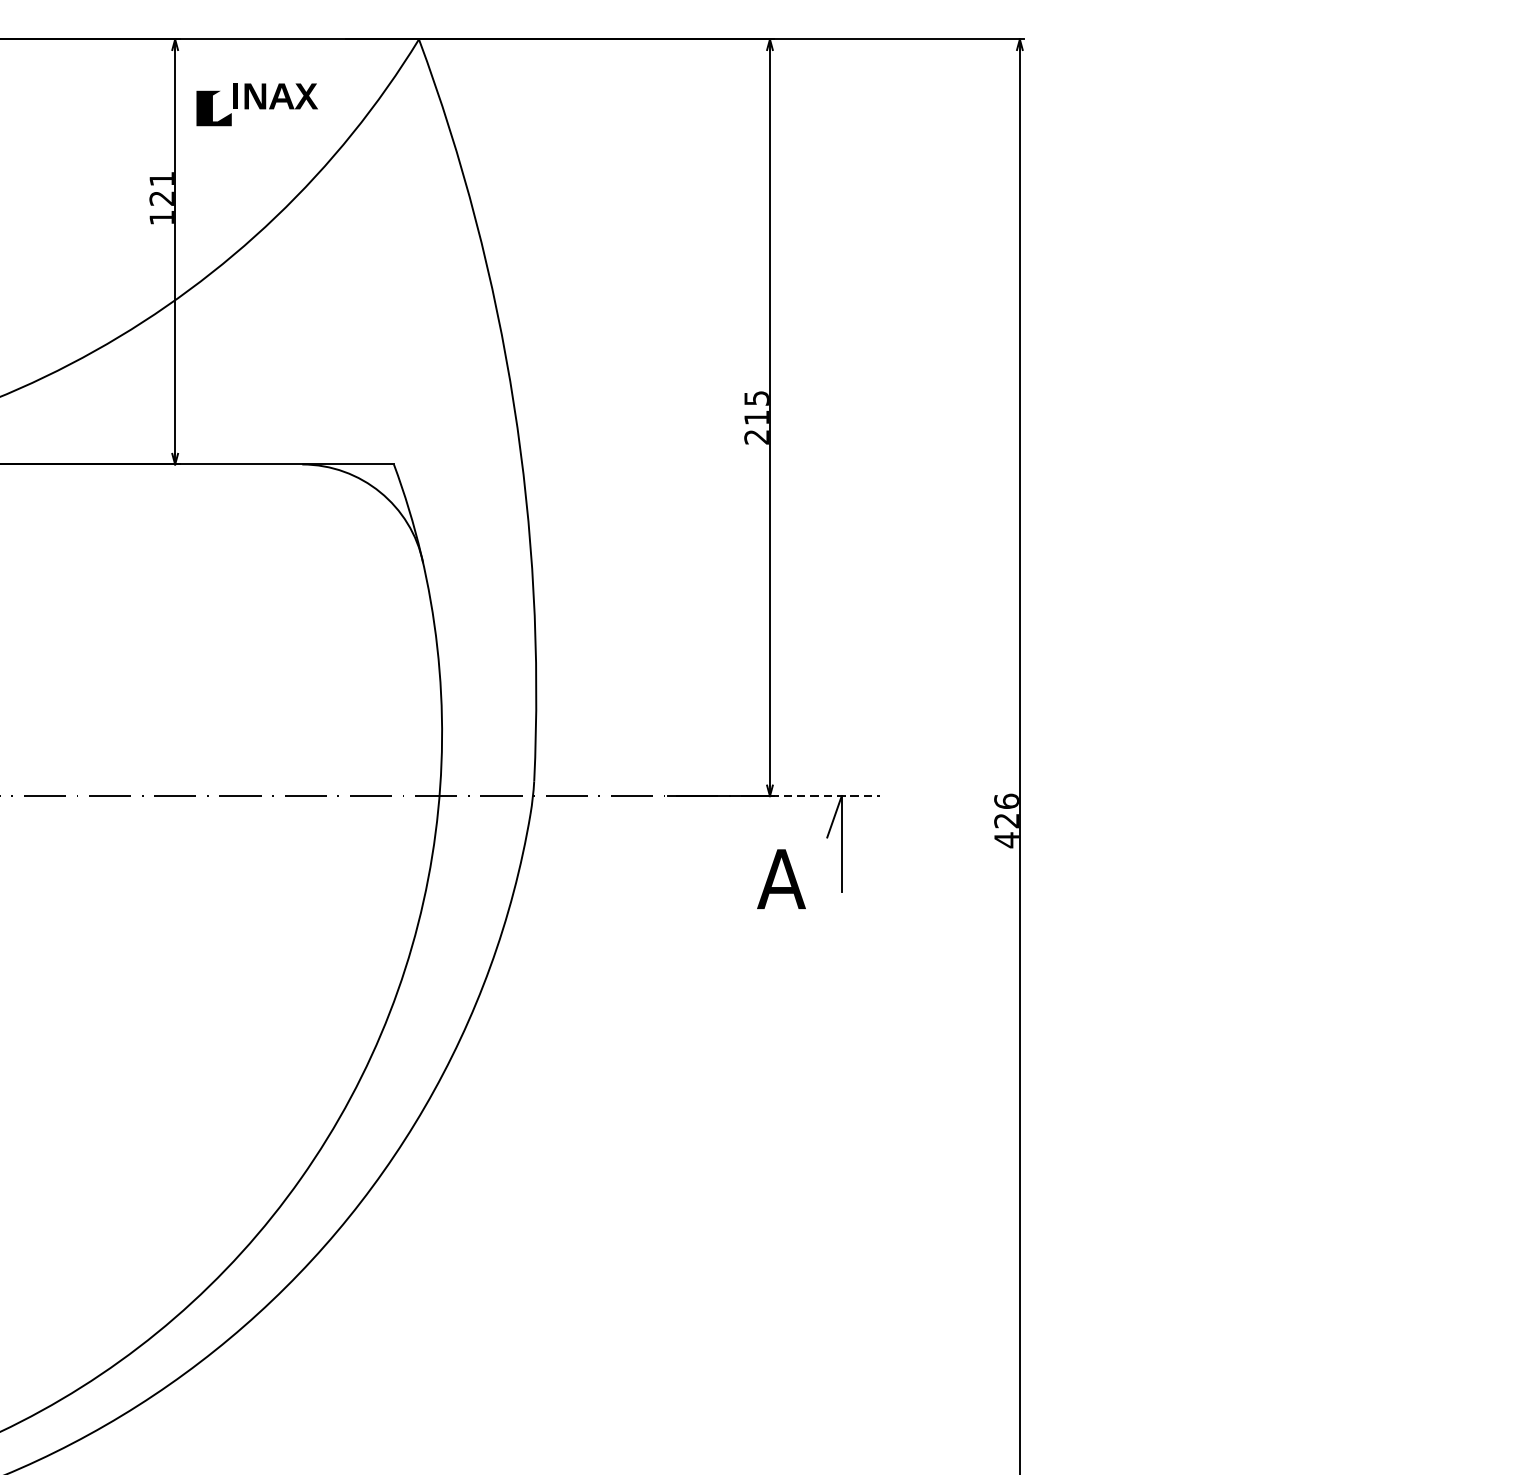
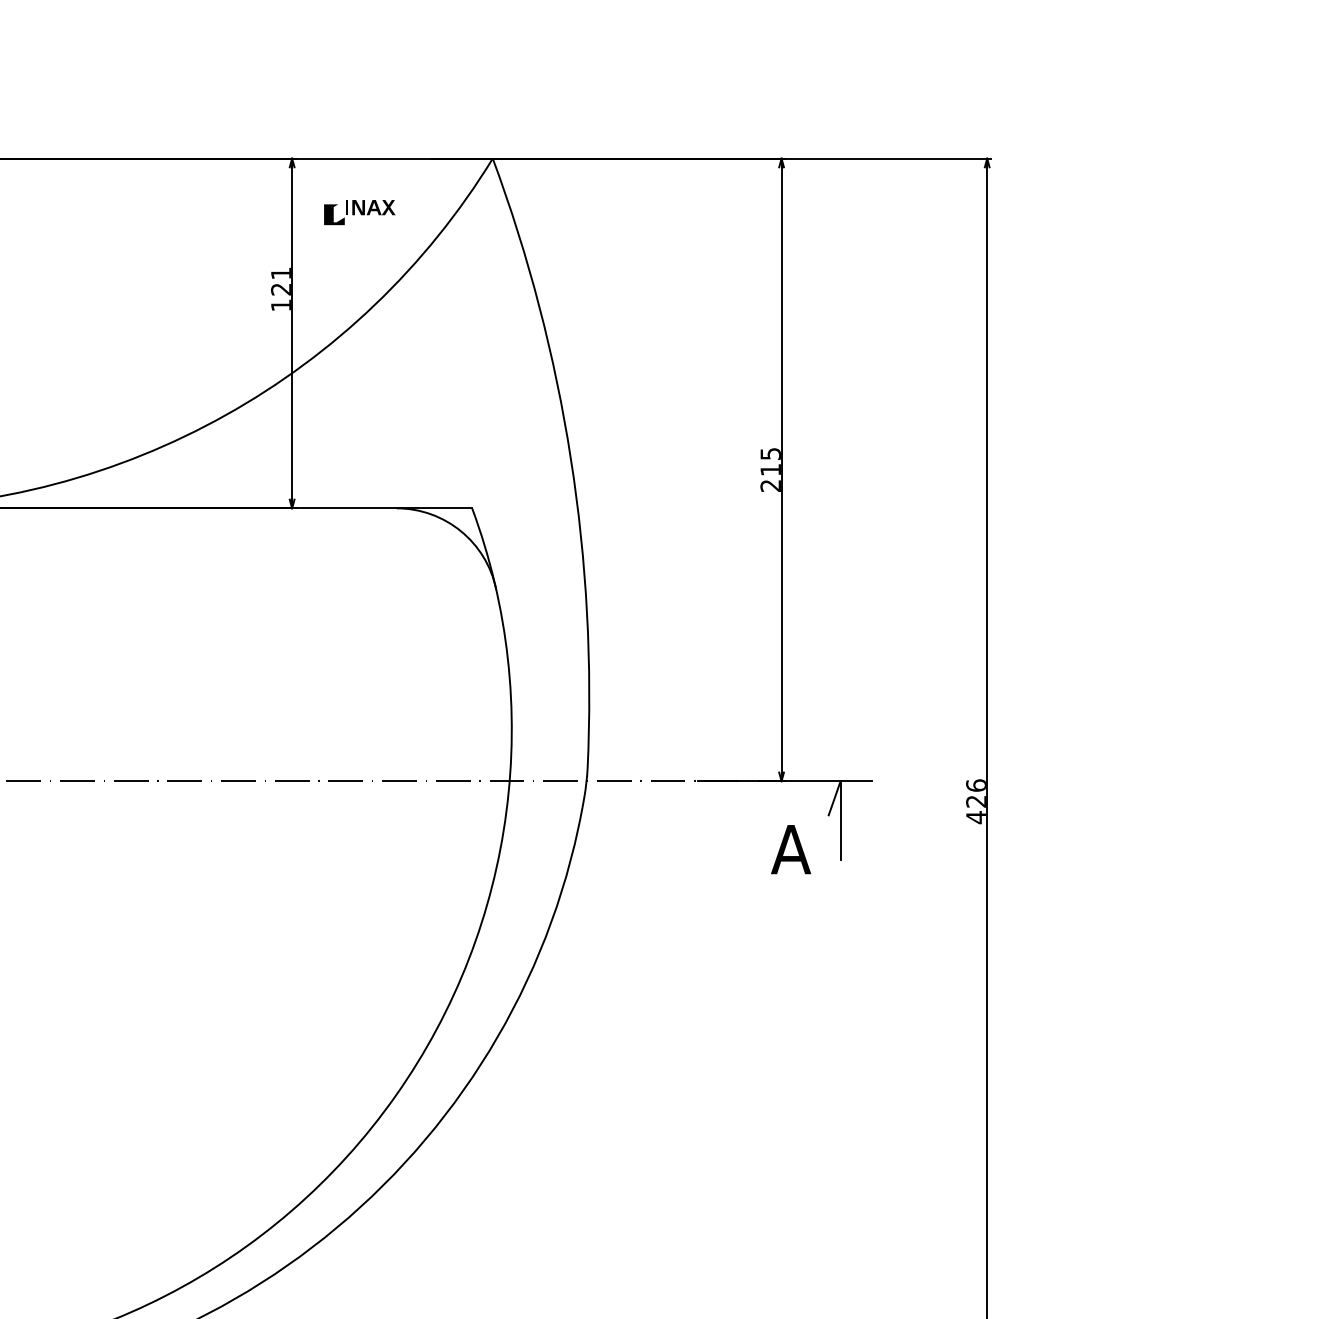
part: (257, 104) -> (359, 212), size x0.71
line: (825, 796) -> (827, 781), dashed -> solid

